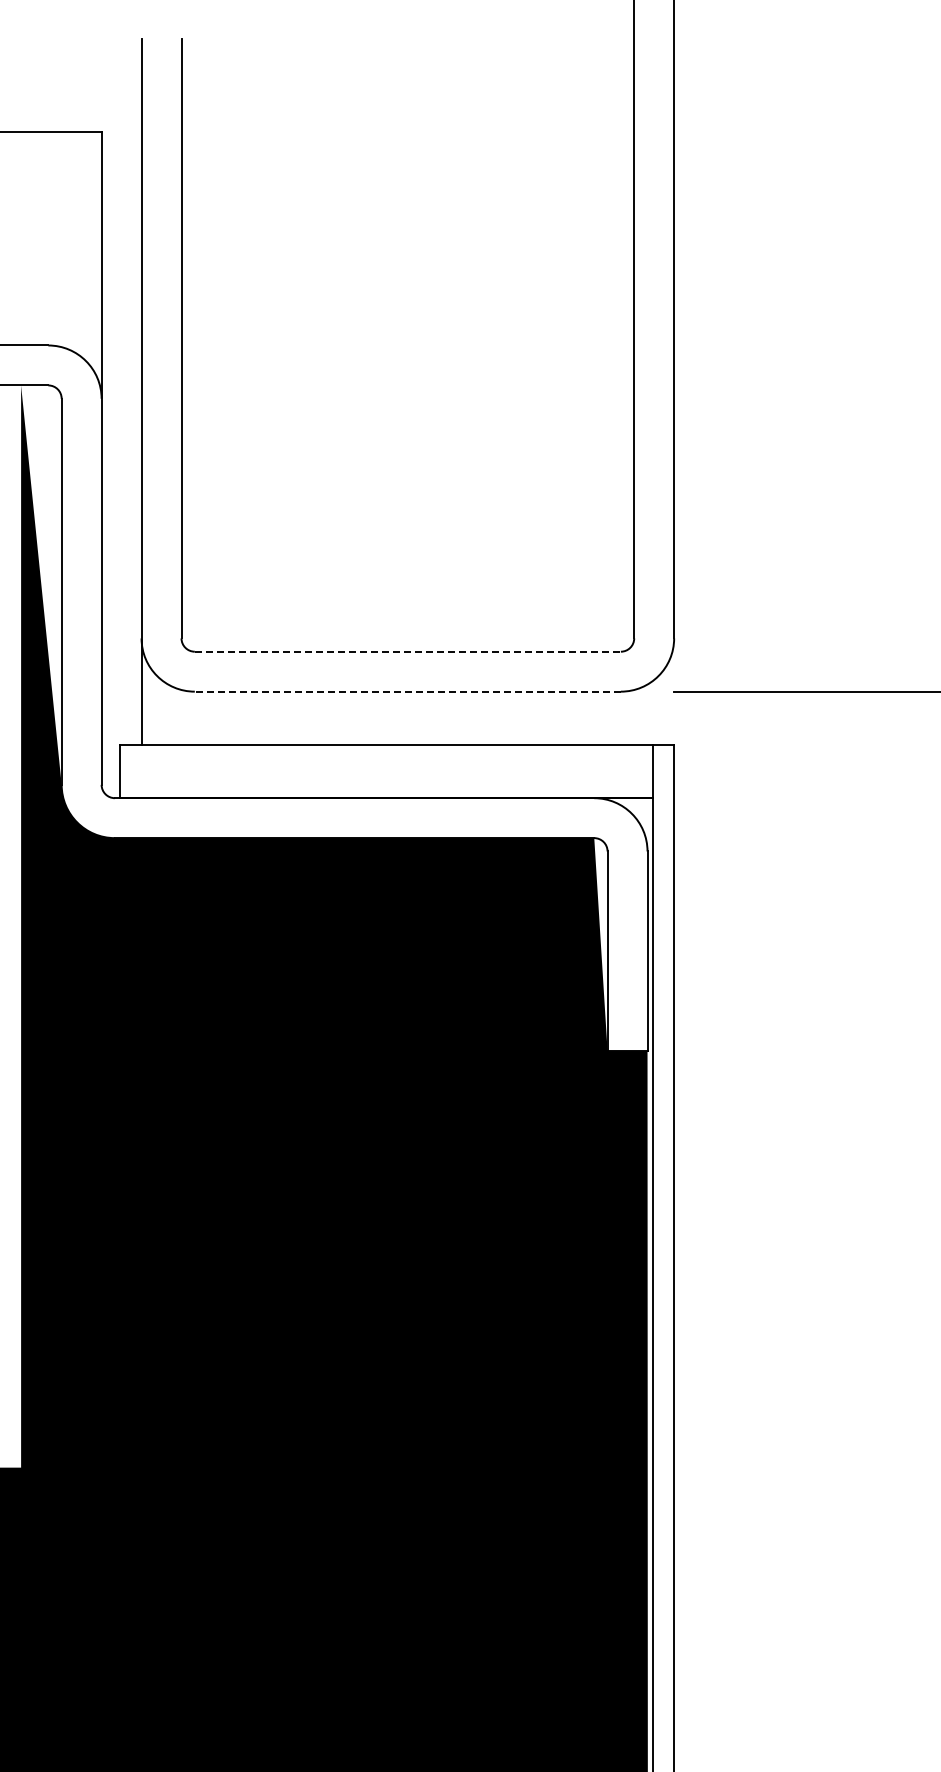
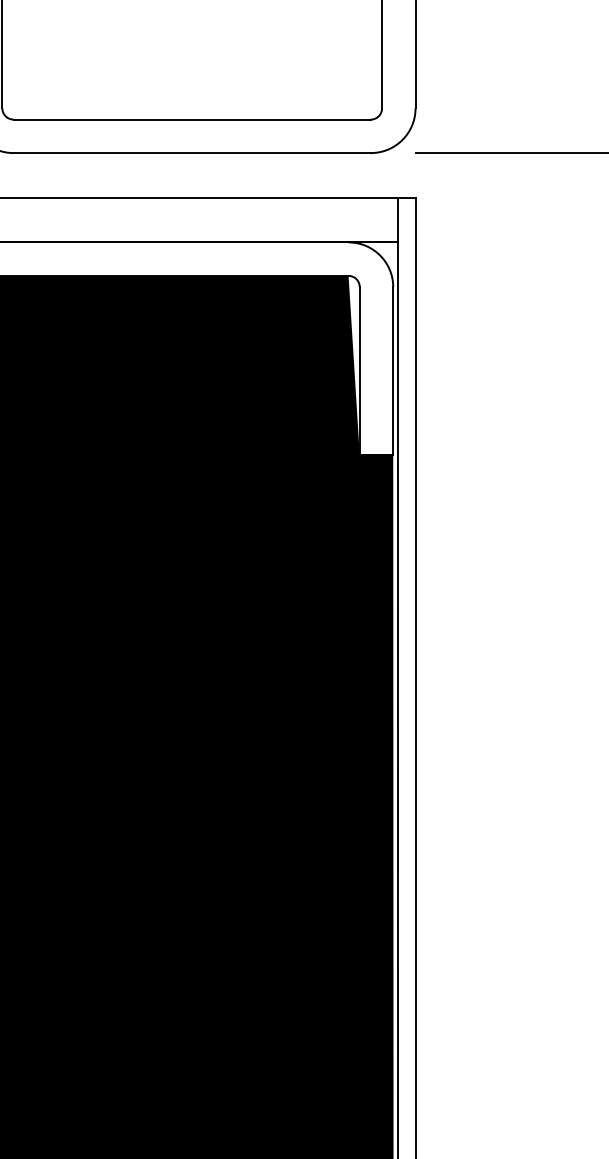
line: (408, 651) -> (192, 119), dashed -> solid
line: (407, 691) -> (191, 152), dashed -> solid

